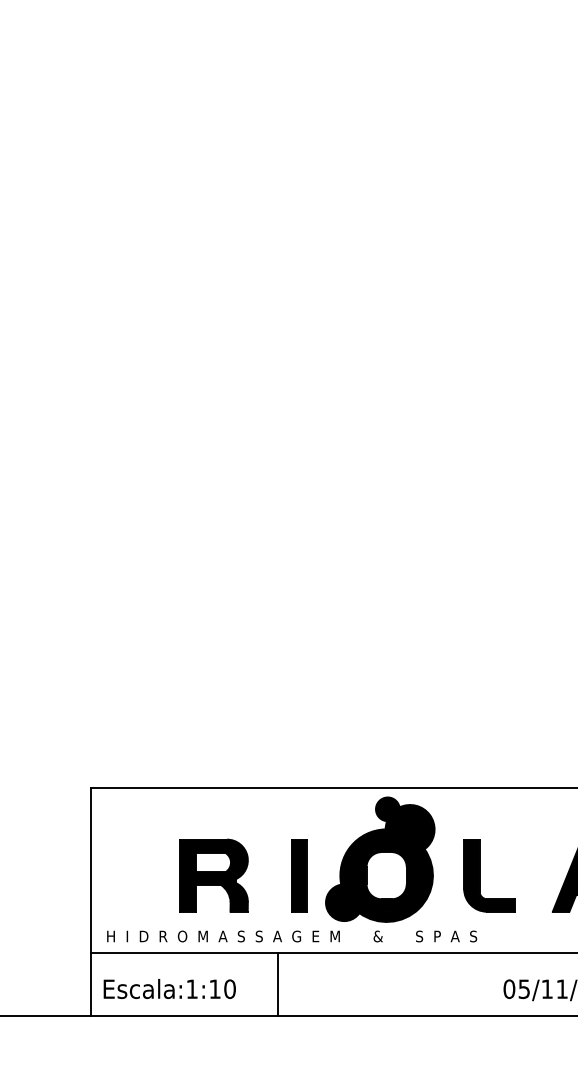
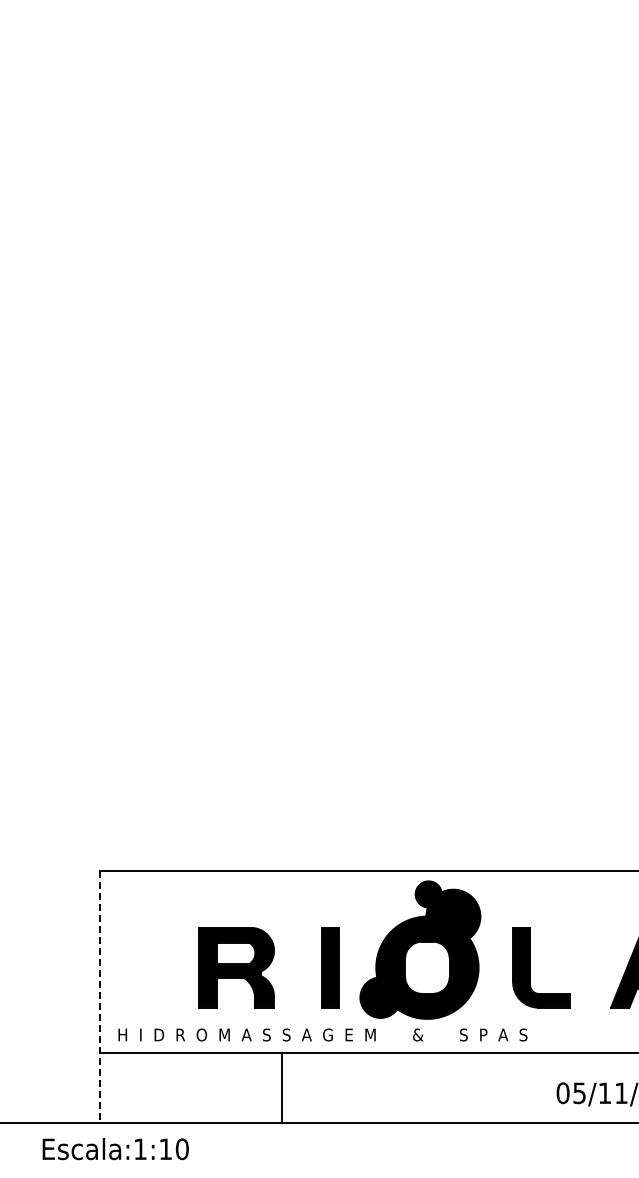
line: (90, 902) -> (100, 997), solid -> dashed
line: (277, 984) -> (281, 1088), moved
text: (169, 988) -> (115, 1148), moved

